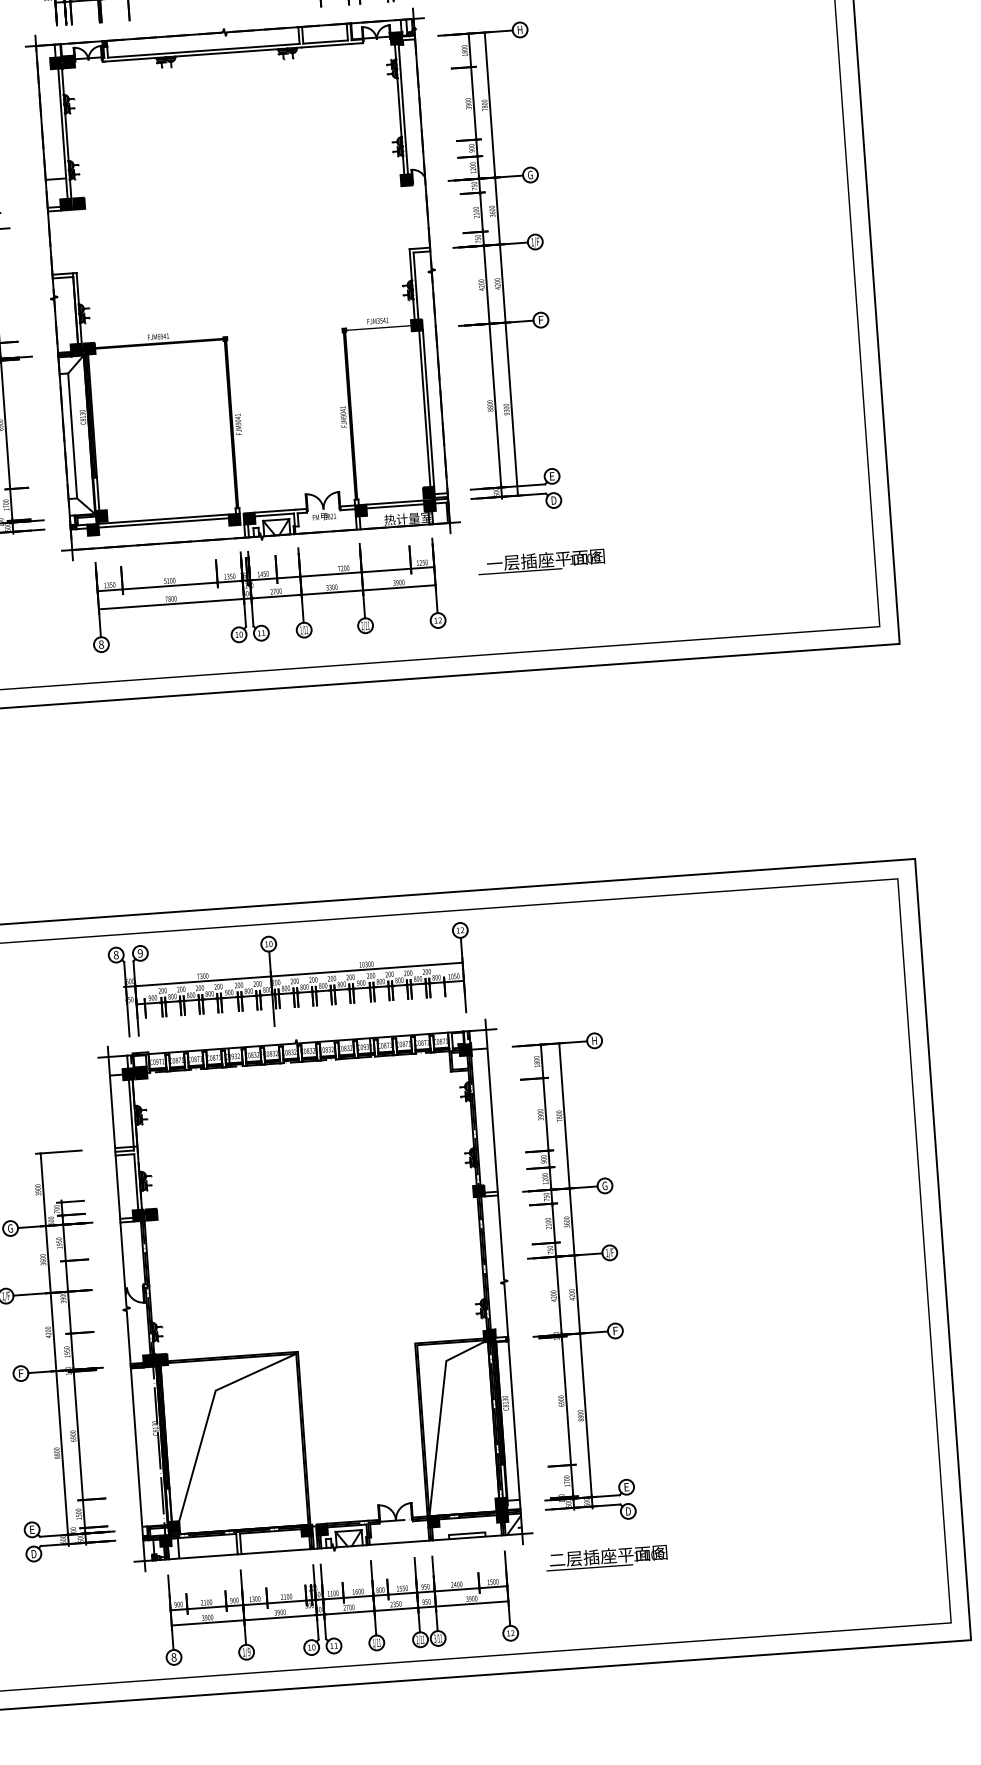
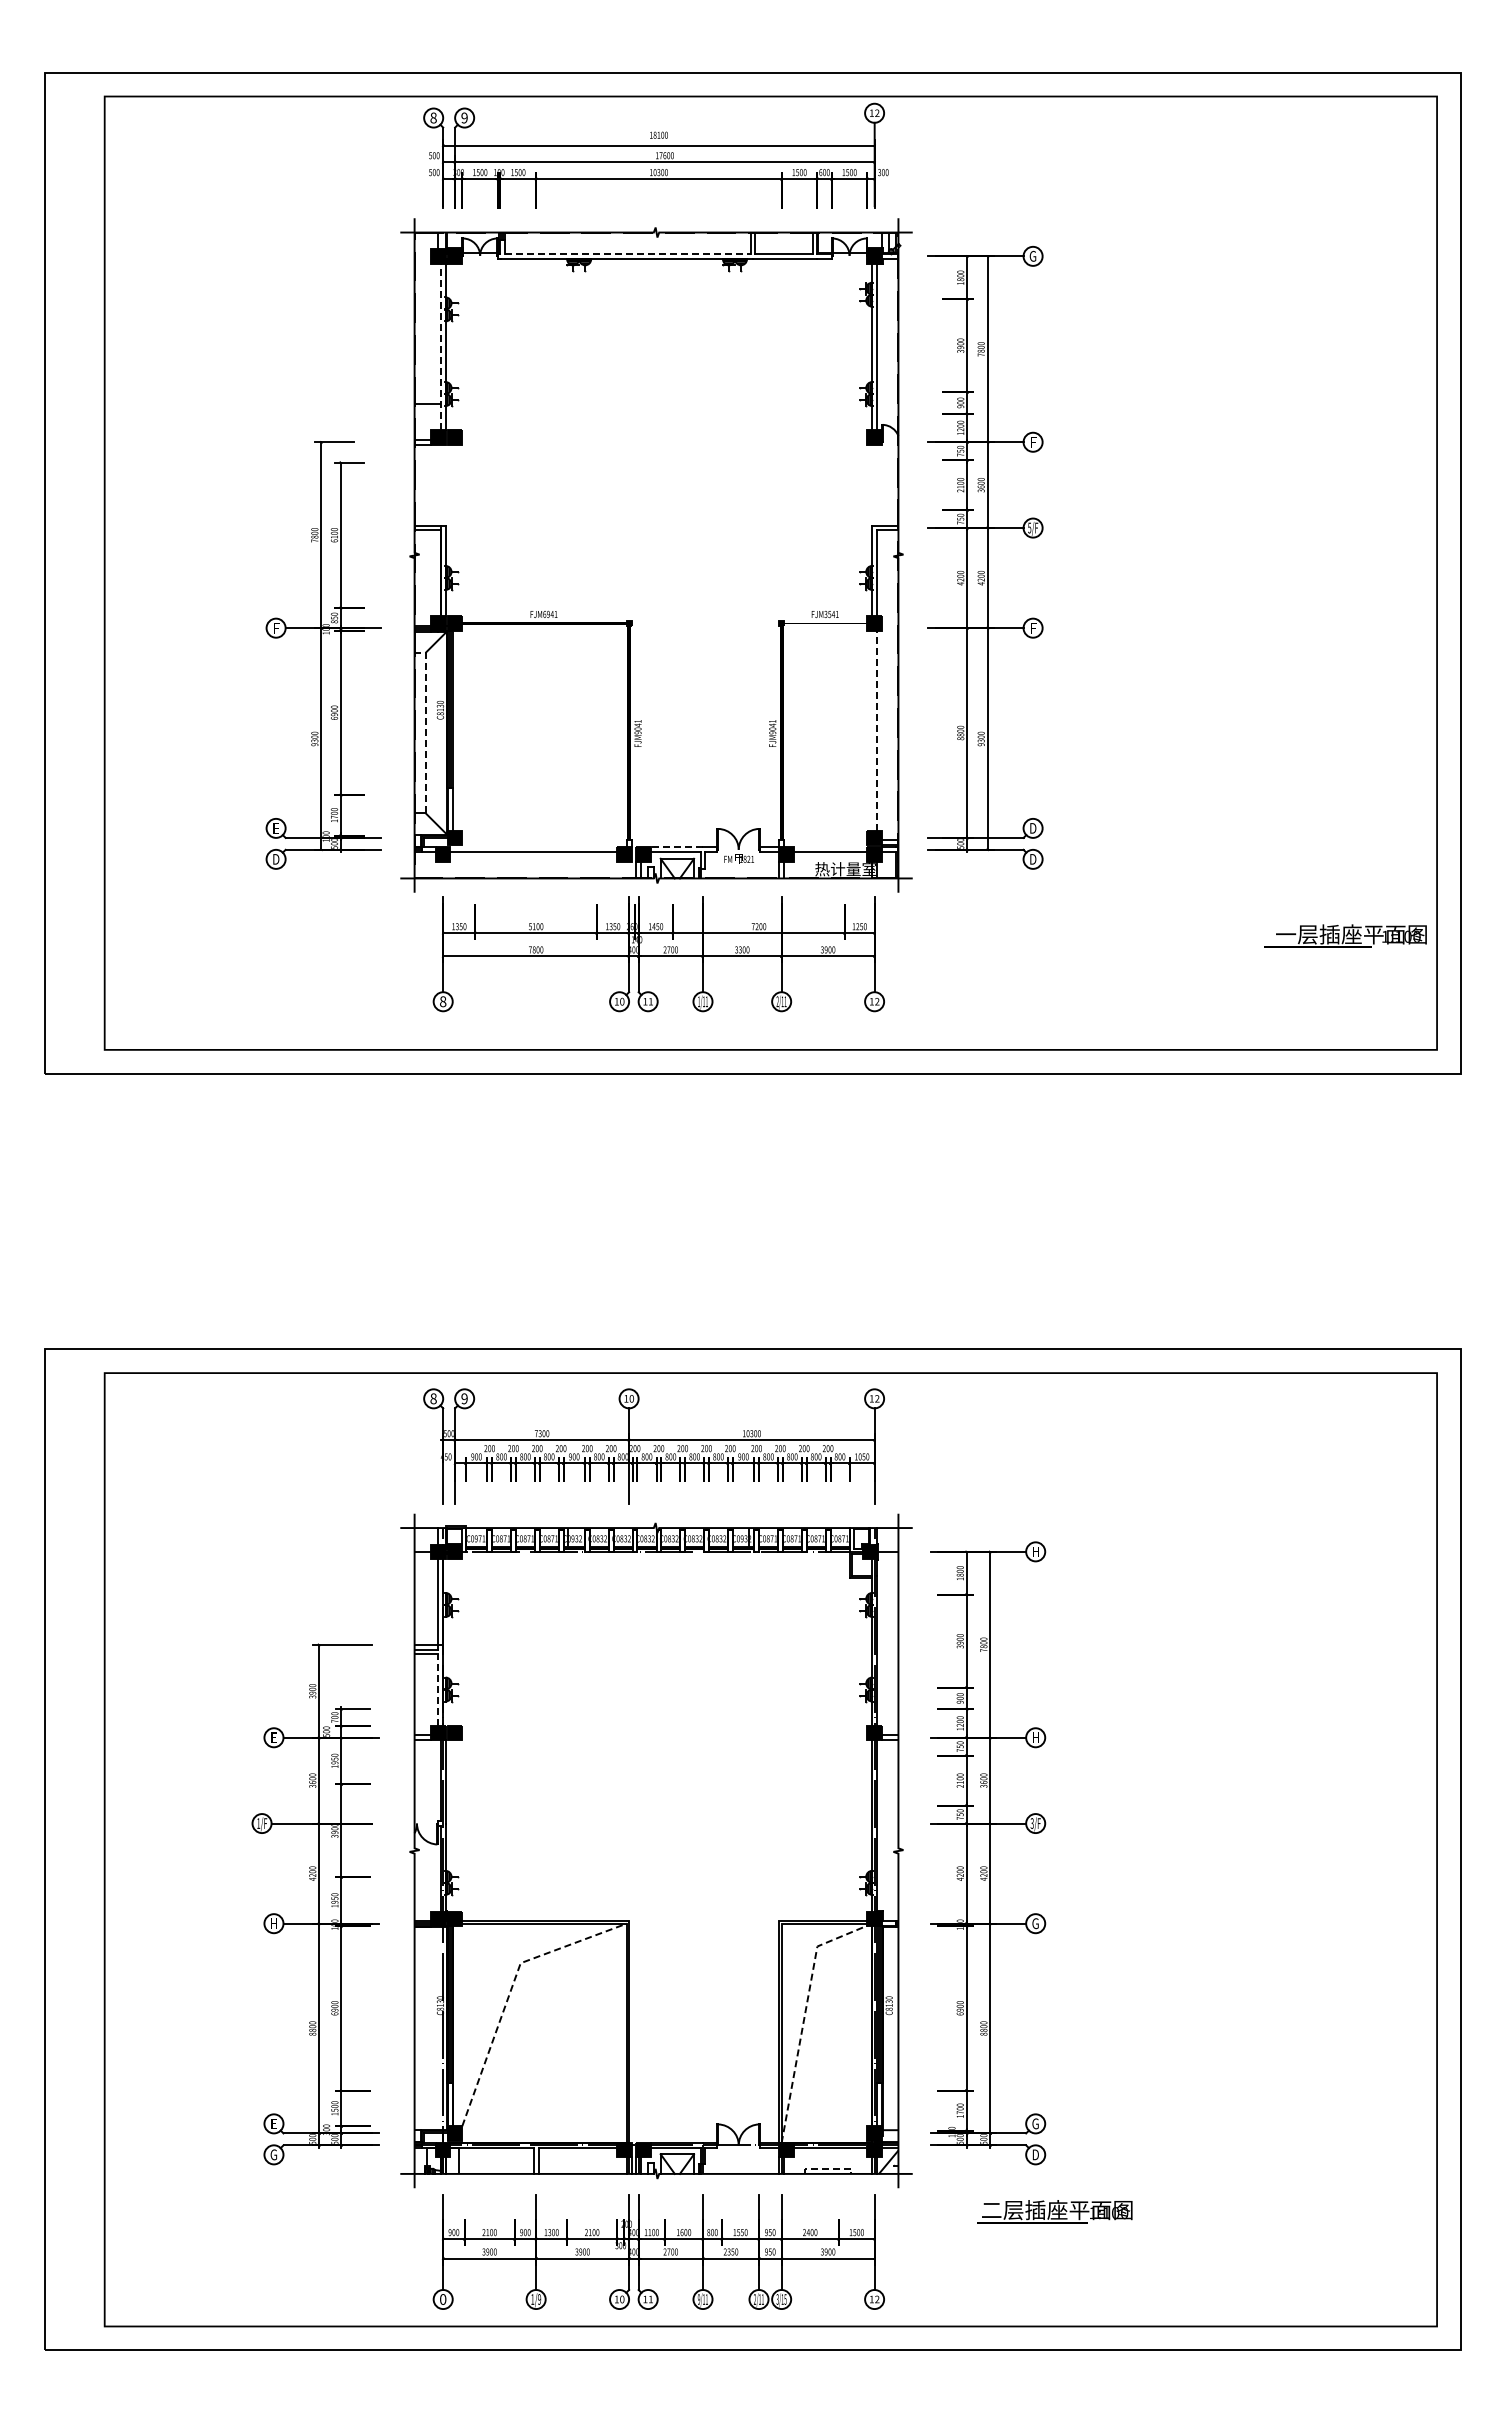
text: (519, 29) -> (1032, 255), H -> G
line: (203, 50) -> (627, 253), solid -> dashed
line: (62, 133) -> (440, 346), solid -> dashed
text: (530, 174) -> (1032, 441), G -> F
text: (532, 241) -> (1029, 527), 1/F -> 5/F
line: (424, 408) -> (876, 730), solid -> dashed
line: (428, 408) -> (881, 730), removed
line: (72, 430) -> (425, 726), solid -> dashed
text: (552, 476) -> (1033, 828), E -> D
line: (395, 502) -> (830, 847), removed
line: (274, 511) -> (676, 847), solid -> dashed
line: (163, 519) -> (533, 847), removed
text: (541, 561) -> (1345, 935), moved
line: (136, 1182) -> (438, 1690), solid -> dashed
text: (604, 1185) -> (1035, 1737), G -> H
text: (10, 1228) -> (273, 1737), G -> E
text: (606, 1253) -> (1031, 1823), 1/F -> 3/F
text: (615, 1330) -> (1035, 1923), F -> G
text: (21, 1373) -> (274, 1923), F -> H
line: (209, 1412) -> (510, 1990), solid -> dashed
line: (440, 1414) -> (805, 2014), solid -> dashed
text: (626, 1486) -> (1035, 2123), E -> G
line: (467, 1533) -> (828, 2168), solid -> dashed
text: (33, 1553) -> (273, 2154), D -> G
text: (606, 1557) -> (1054, 2211), moved
text: (441, 1638) -> (785, 2299), 3/11 -> 3/15
text: (373, 1643) -> (698, 2299), 1/11 -> 9/11
text: (174, 1657) -> (443, 2299), 8 -> 0

